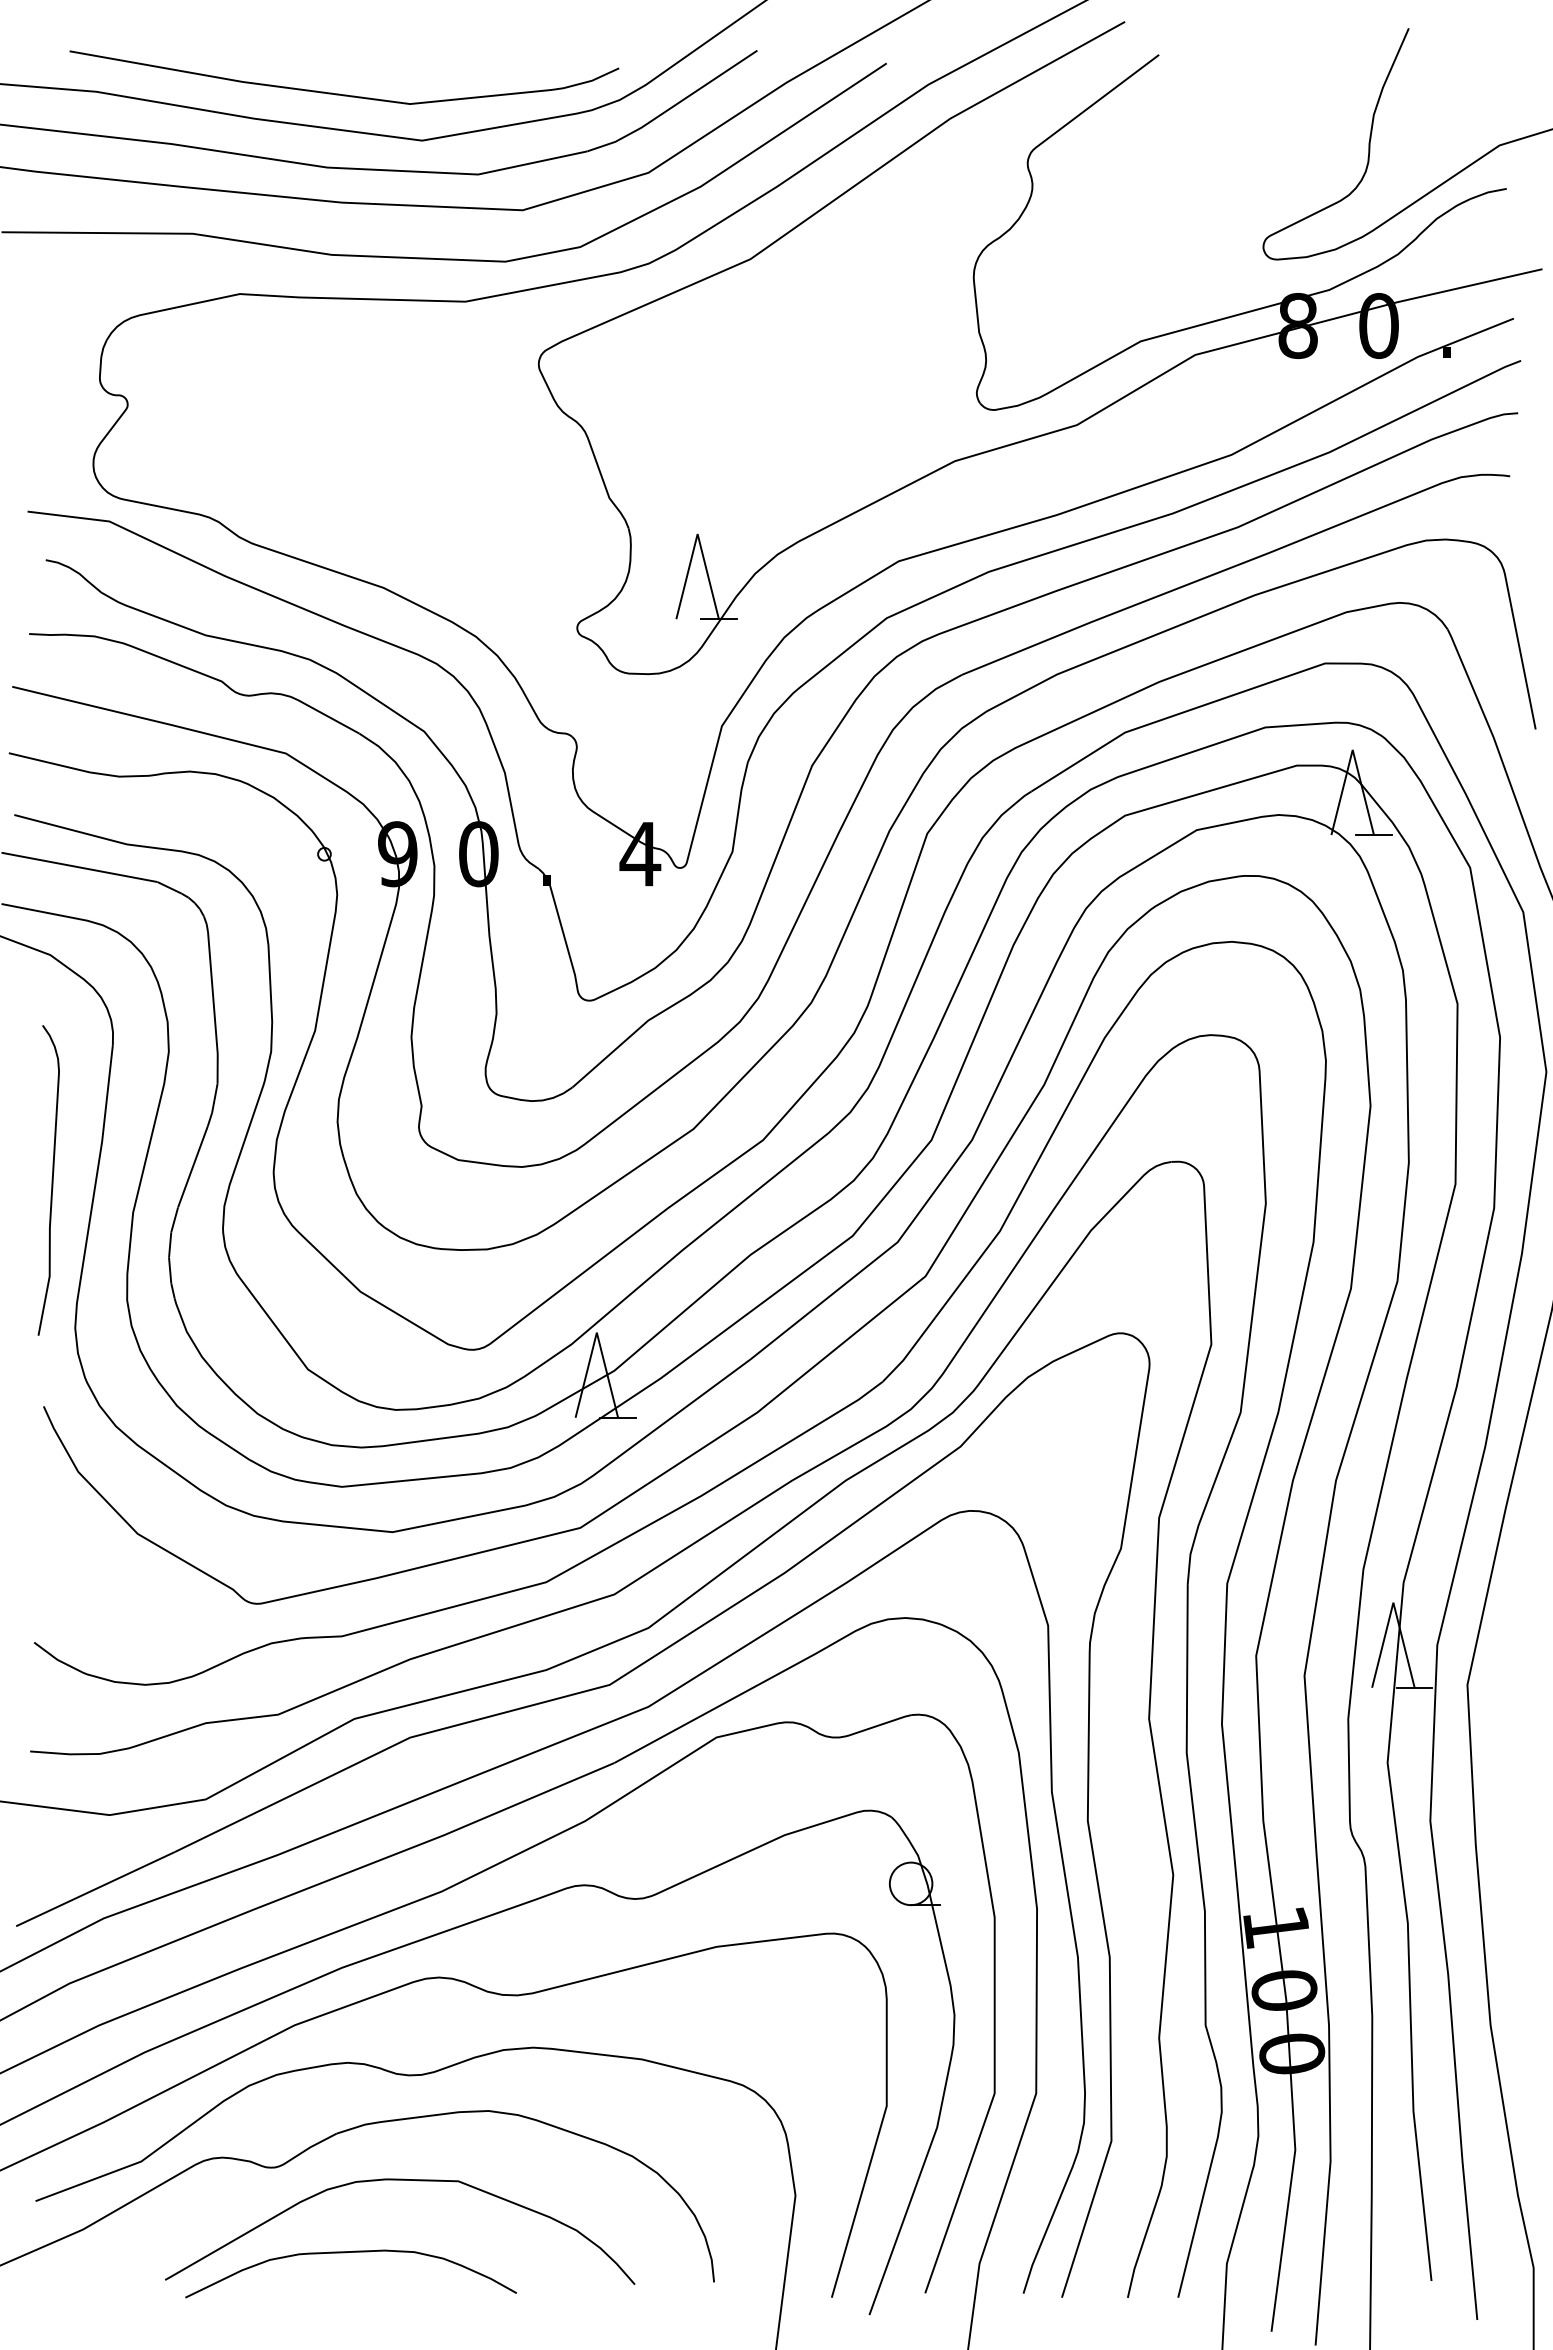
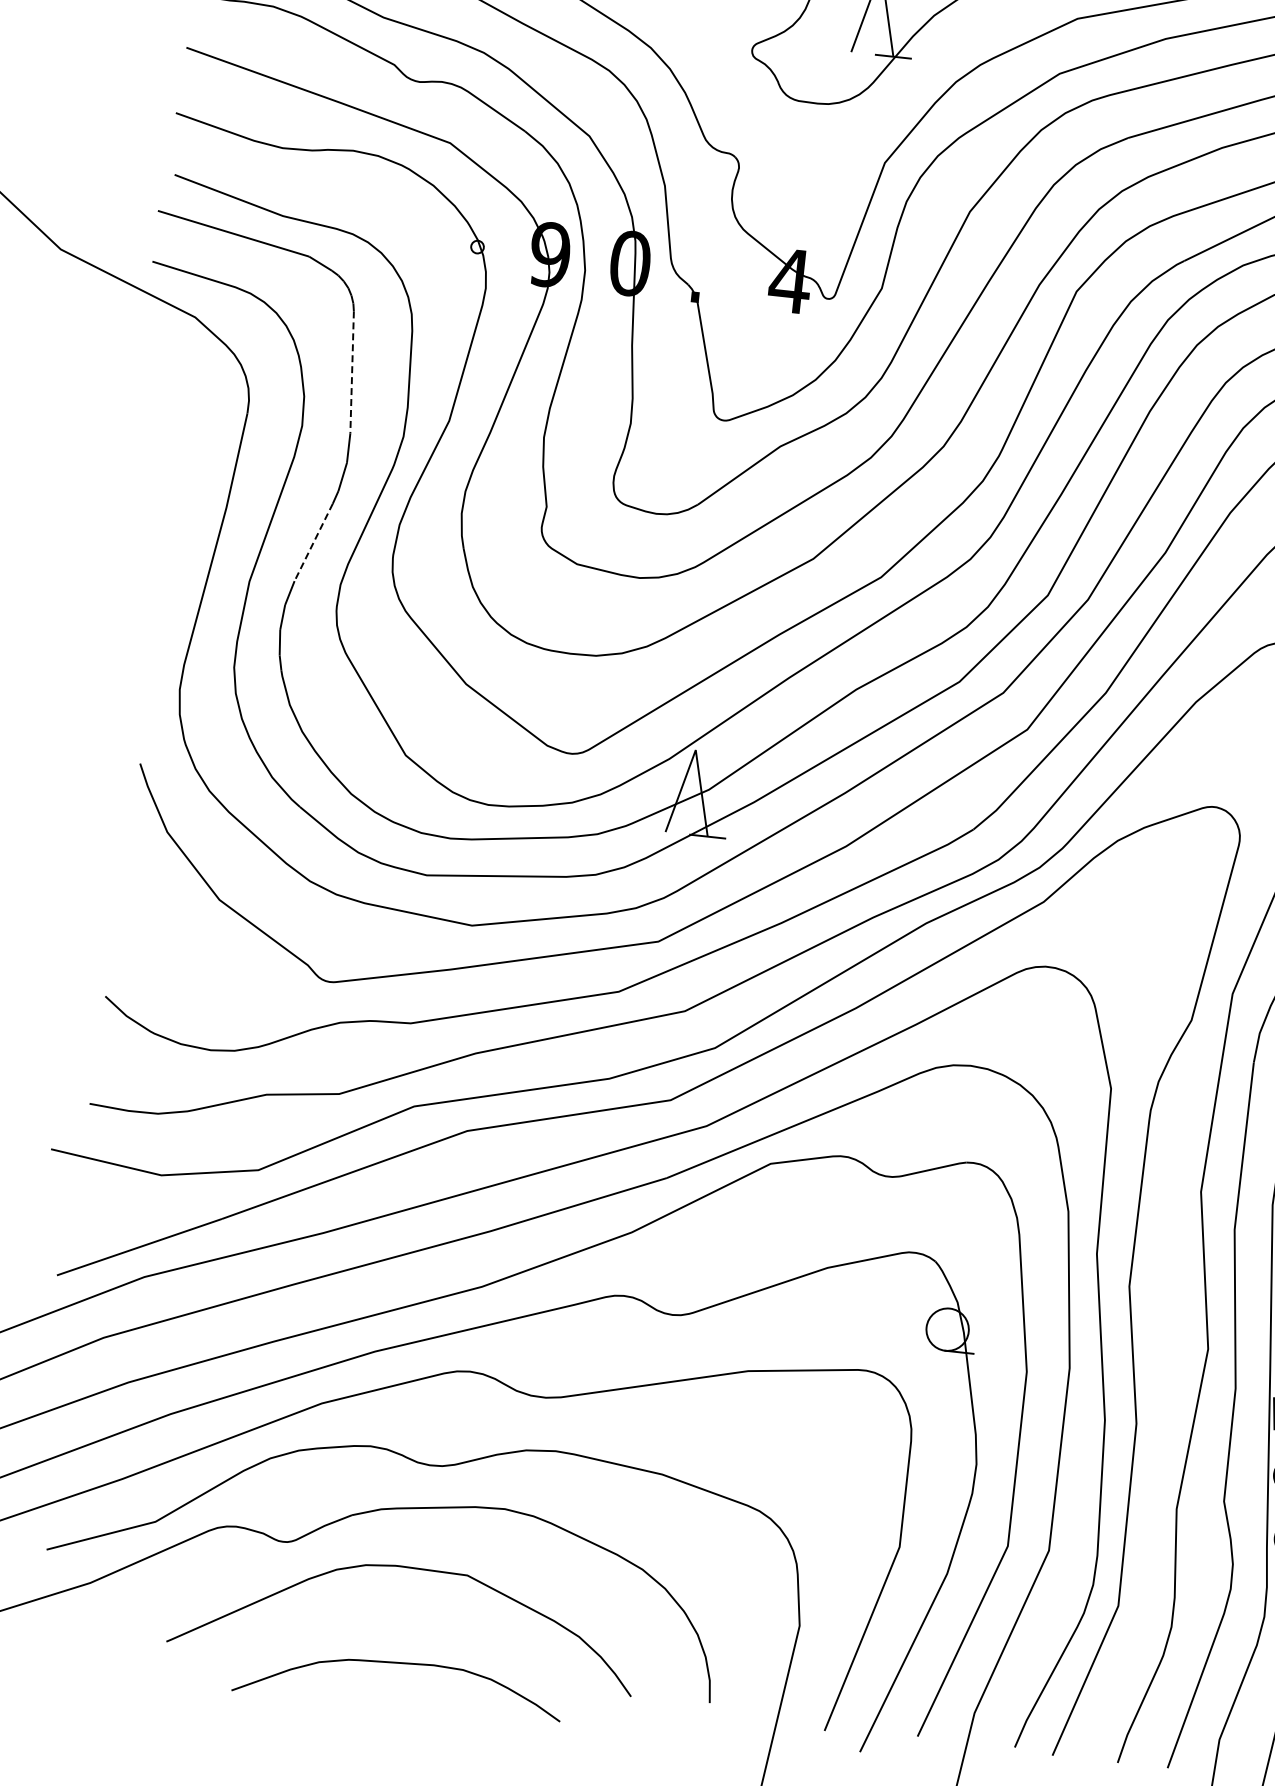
line: (212, 993) -> (351, 372), solid -> dashed
line: (192, 1167) -> (313, 543), solid -> dashed
curve: (51, 1180) -> (172, 540), removed
curve: (345, 2253) -> (394, 1663), moved

